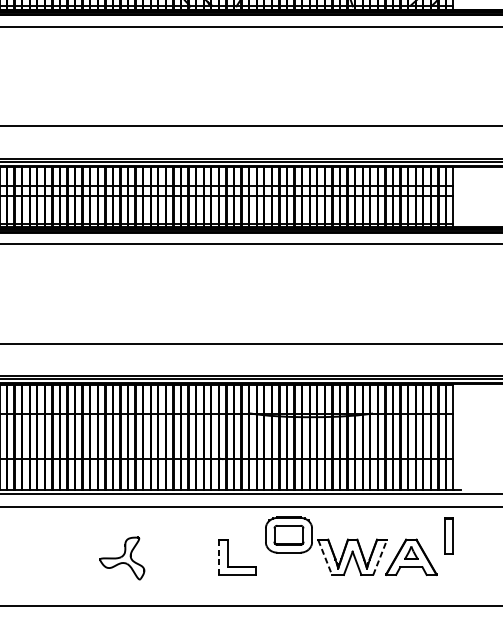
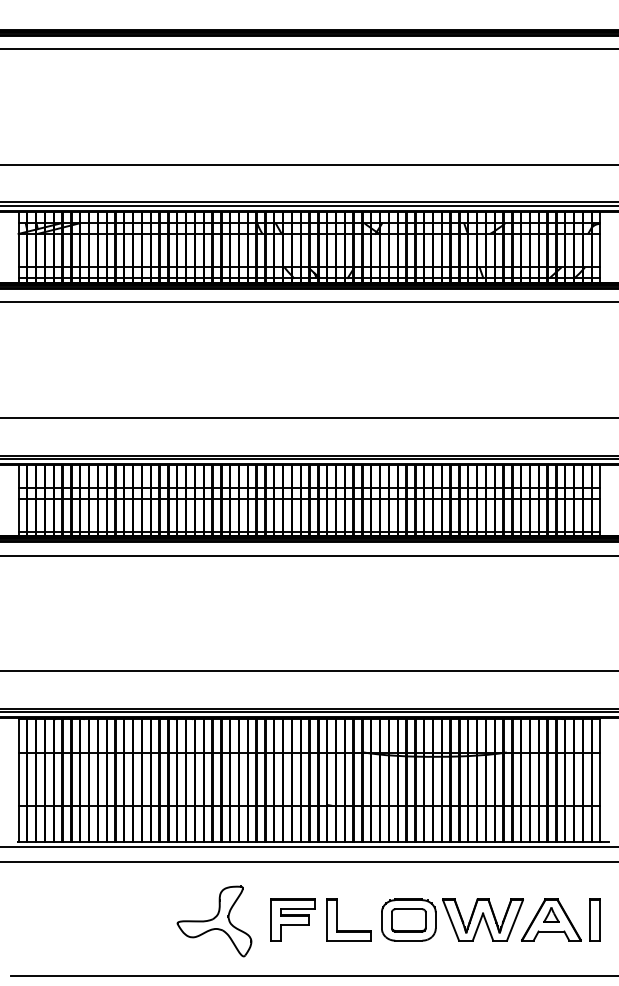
part: (288, 534) -> (408, 919), moved
part: (448, 535) -> (594, 919), moved
part: (189, 556) -> (292, 919), added
line: (219, 557) -> (327, 920), dashed -> solid
line: (325, 557) -> (451, 920), dashed -> solid
line: (380, 557) -> (515, 920), dashed -> solid
part: (122, 558) -> (214, 921), size x1.43

